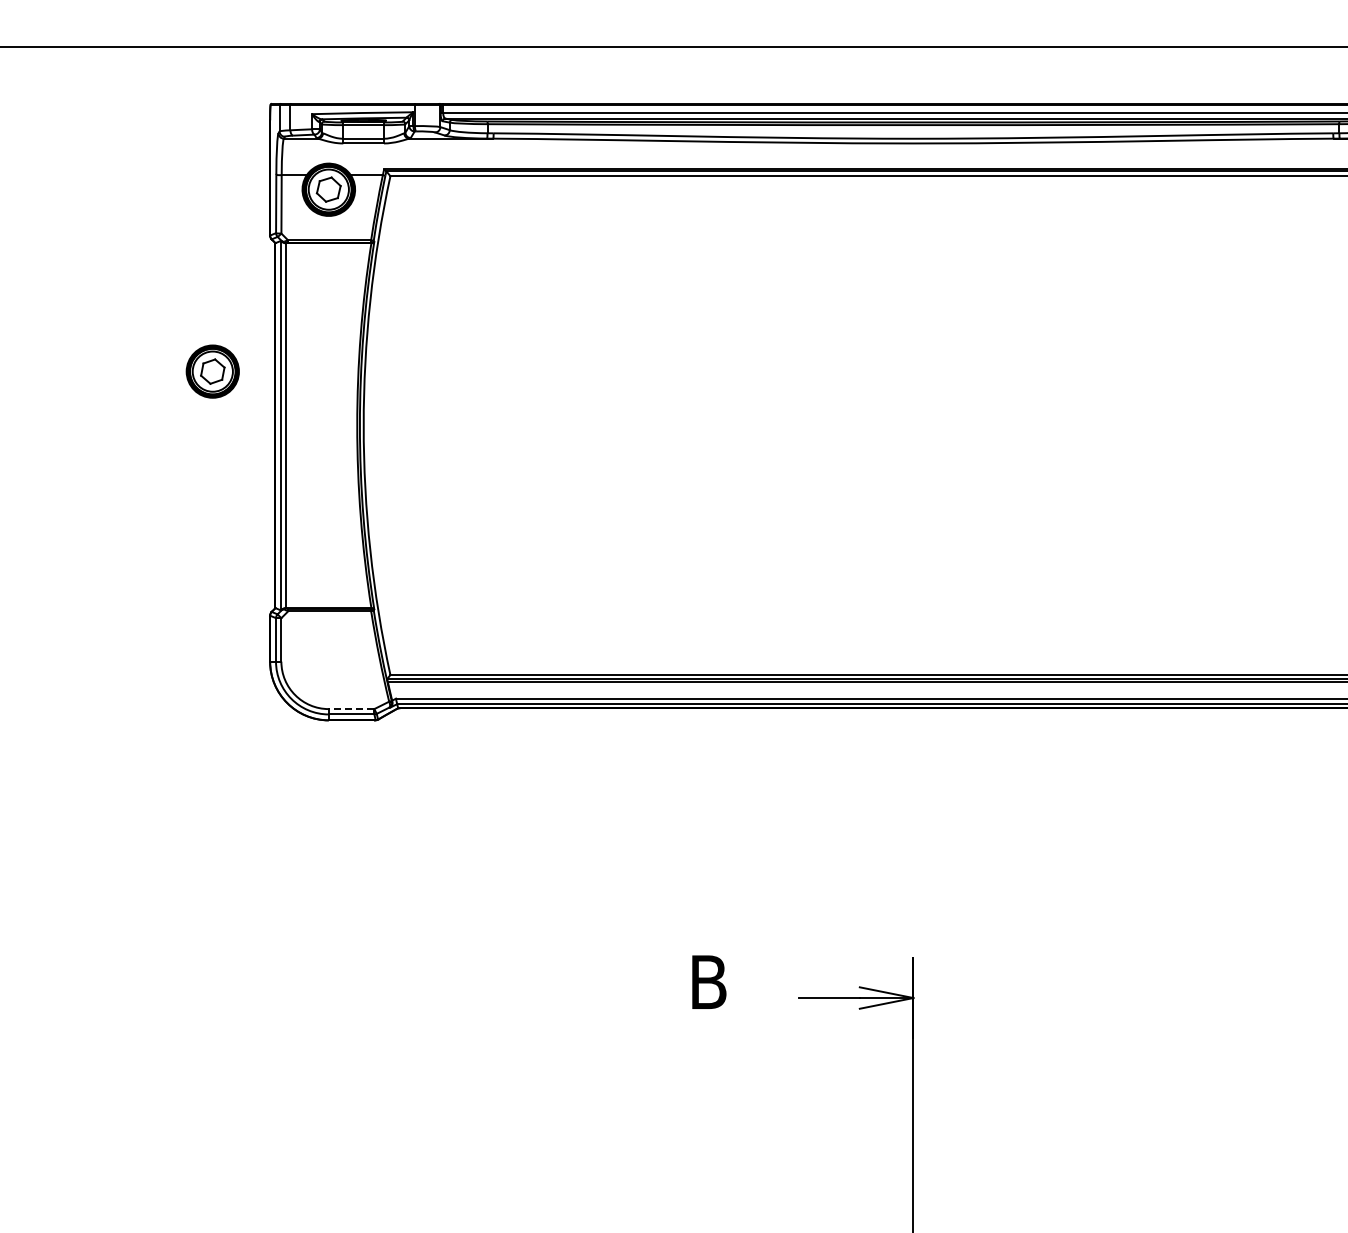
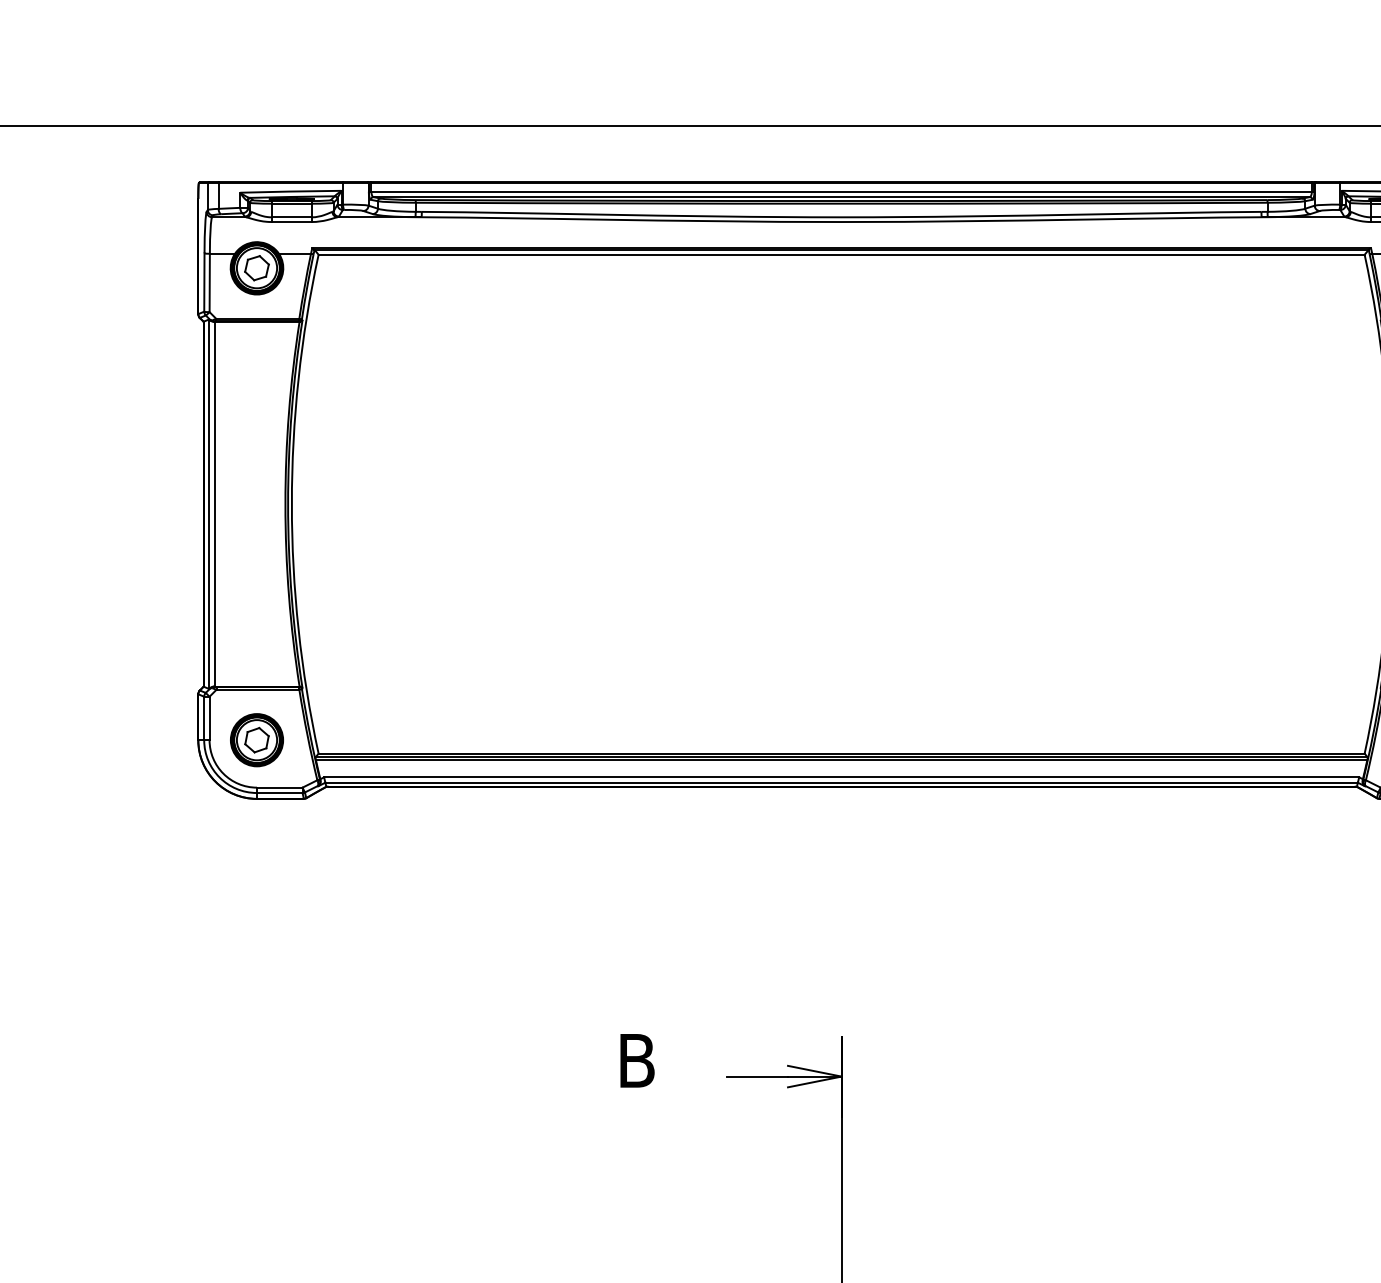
part: (212, 371) -> (256, 740), moved
line: (351, 708) -> (279, 787), dashed -> solid

